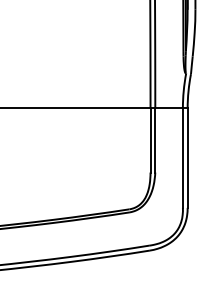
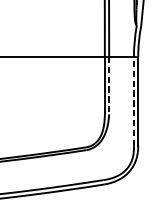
line: (155, 141) -> (109, 86), solid -> dashed
line: (182, 158) -> (133, 101), solid -> dashed

